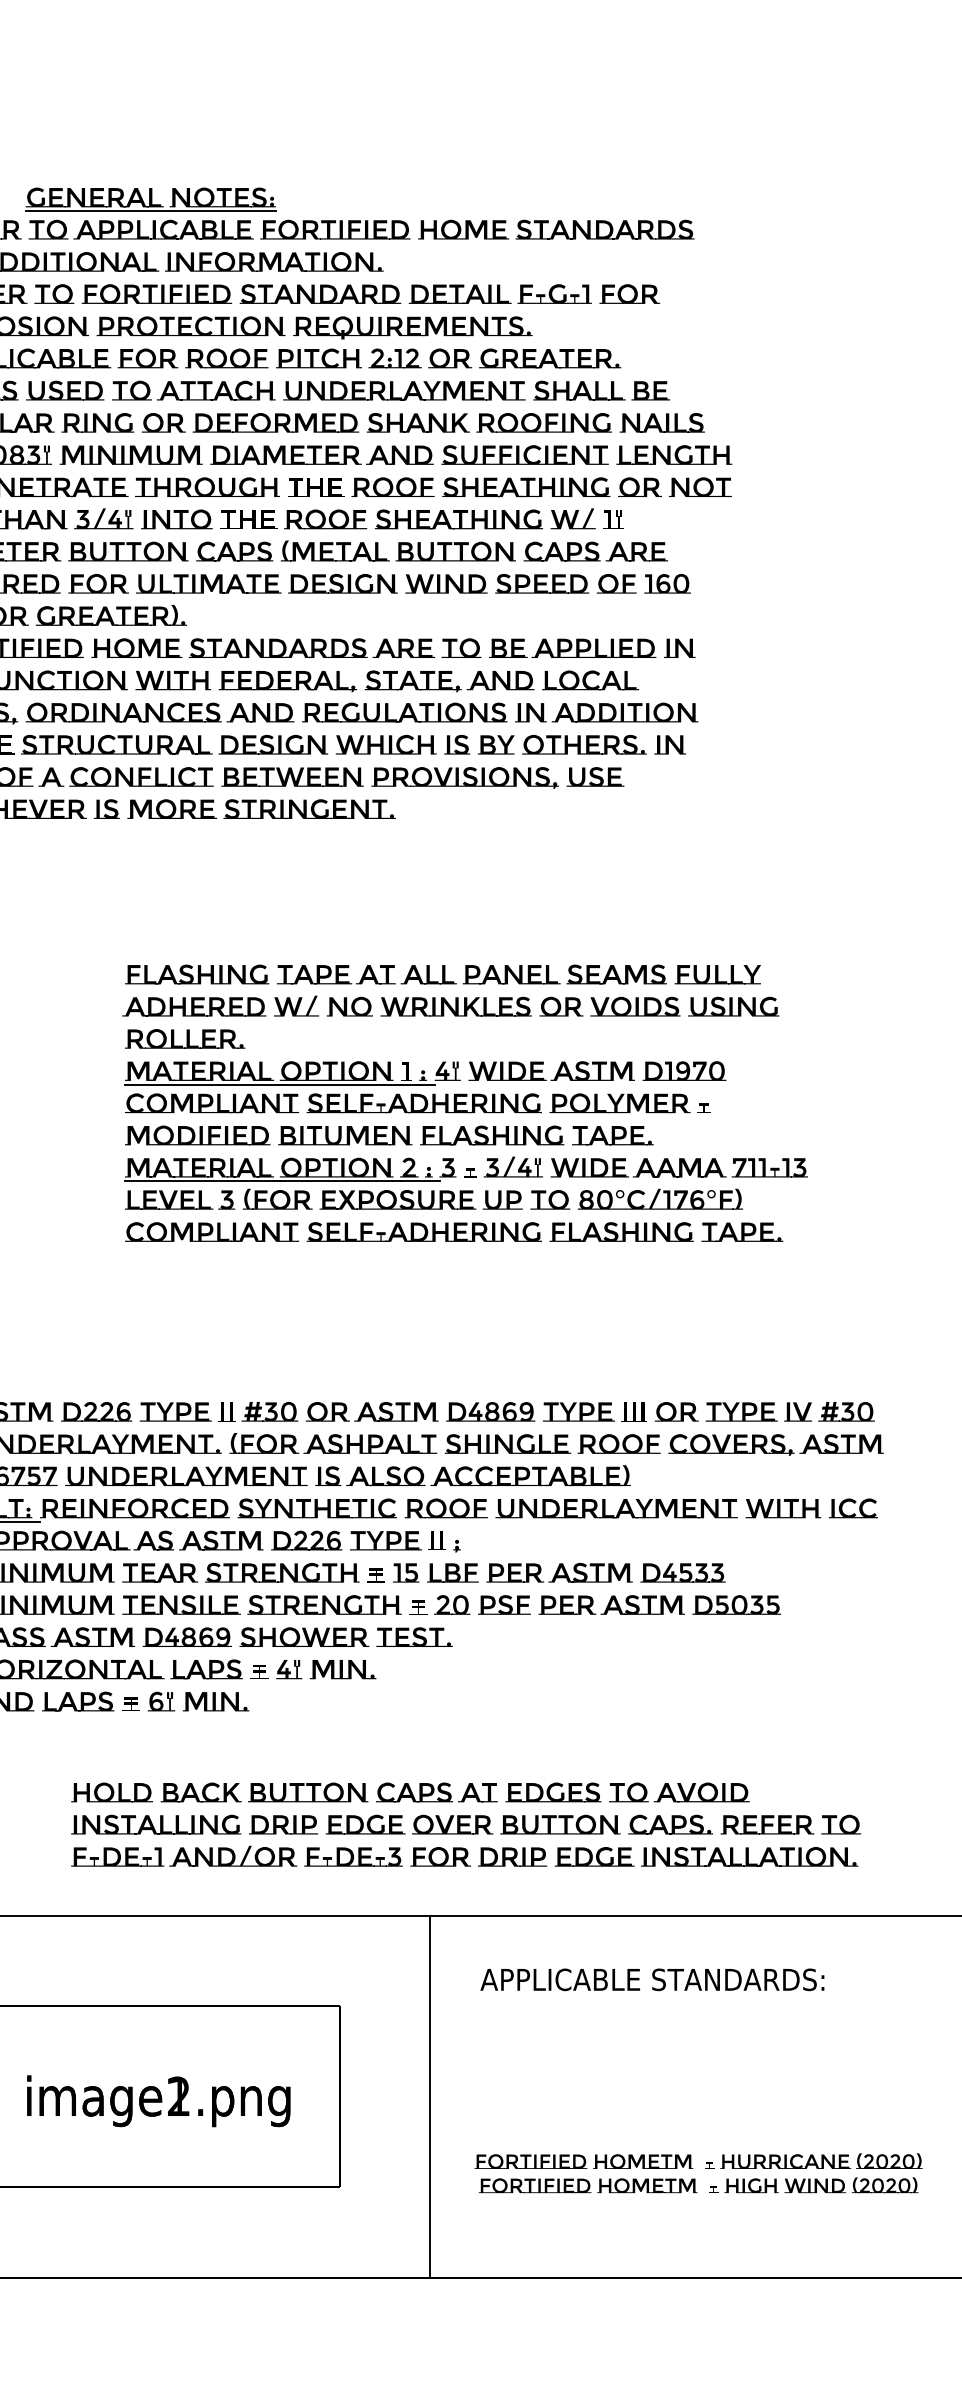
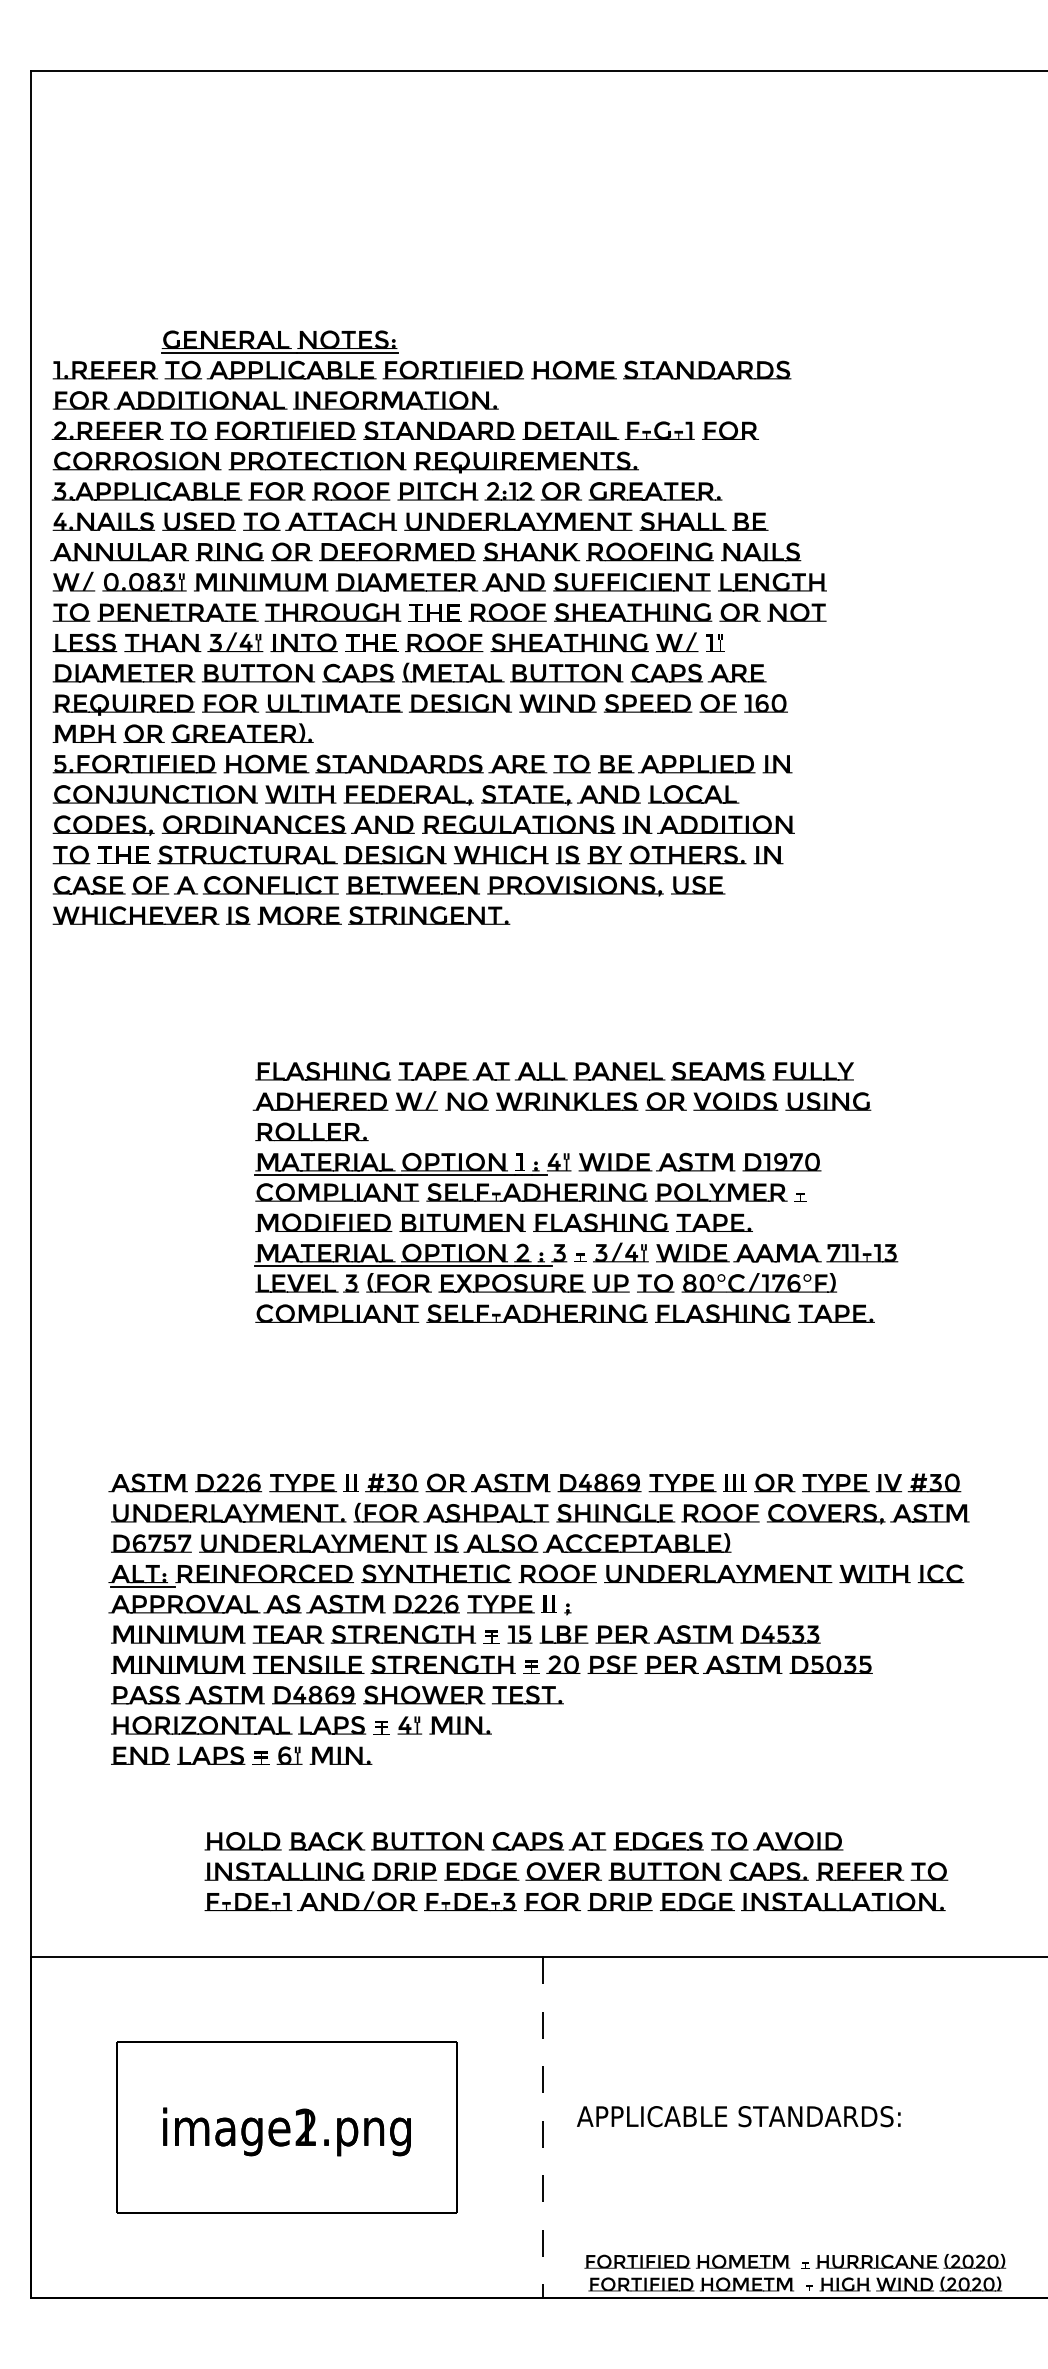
text: (652, 1979) -> (738, 2116), moved
line: (430, 2097) -> (542, 2128), solid -> dashed
text: (698, 2173) -> (795, 2272), moved

